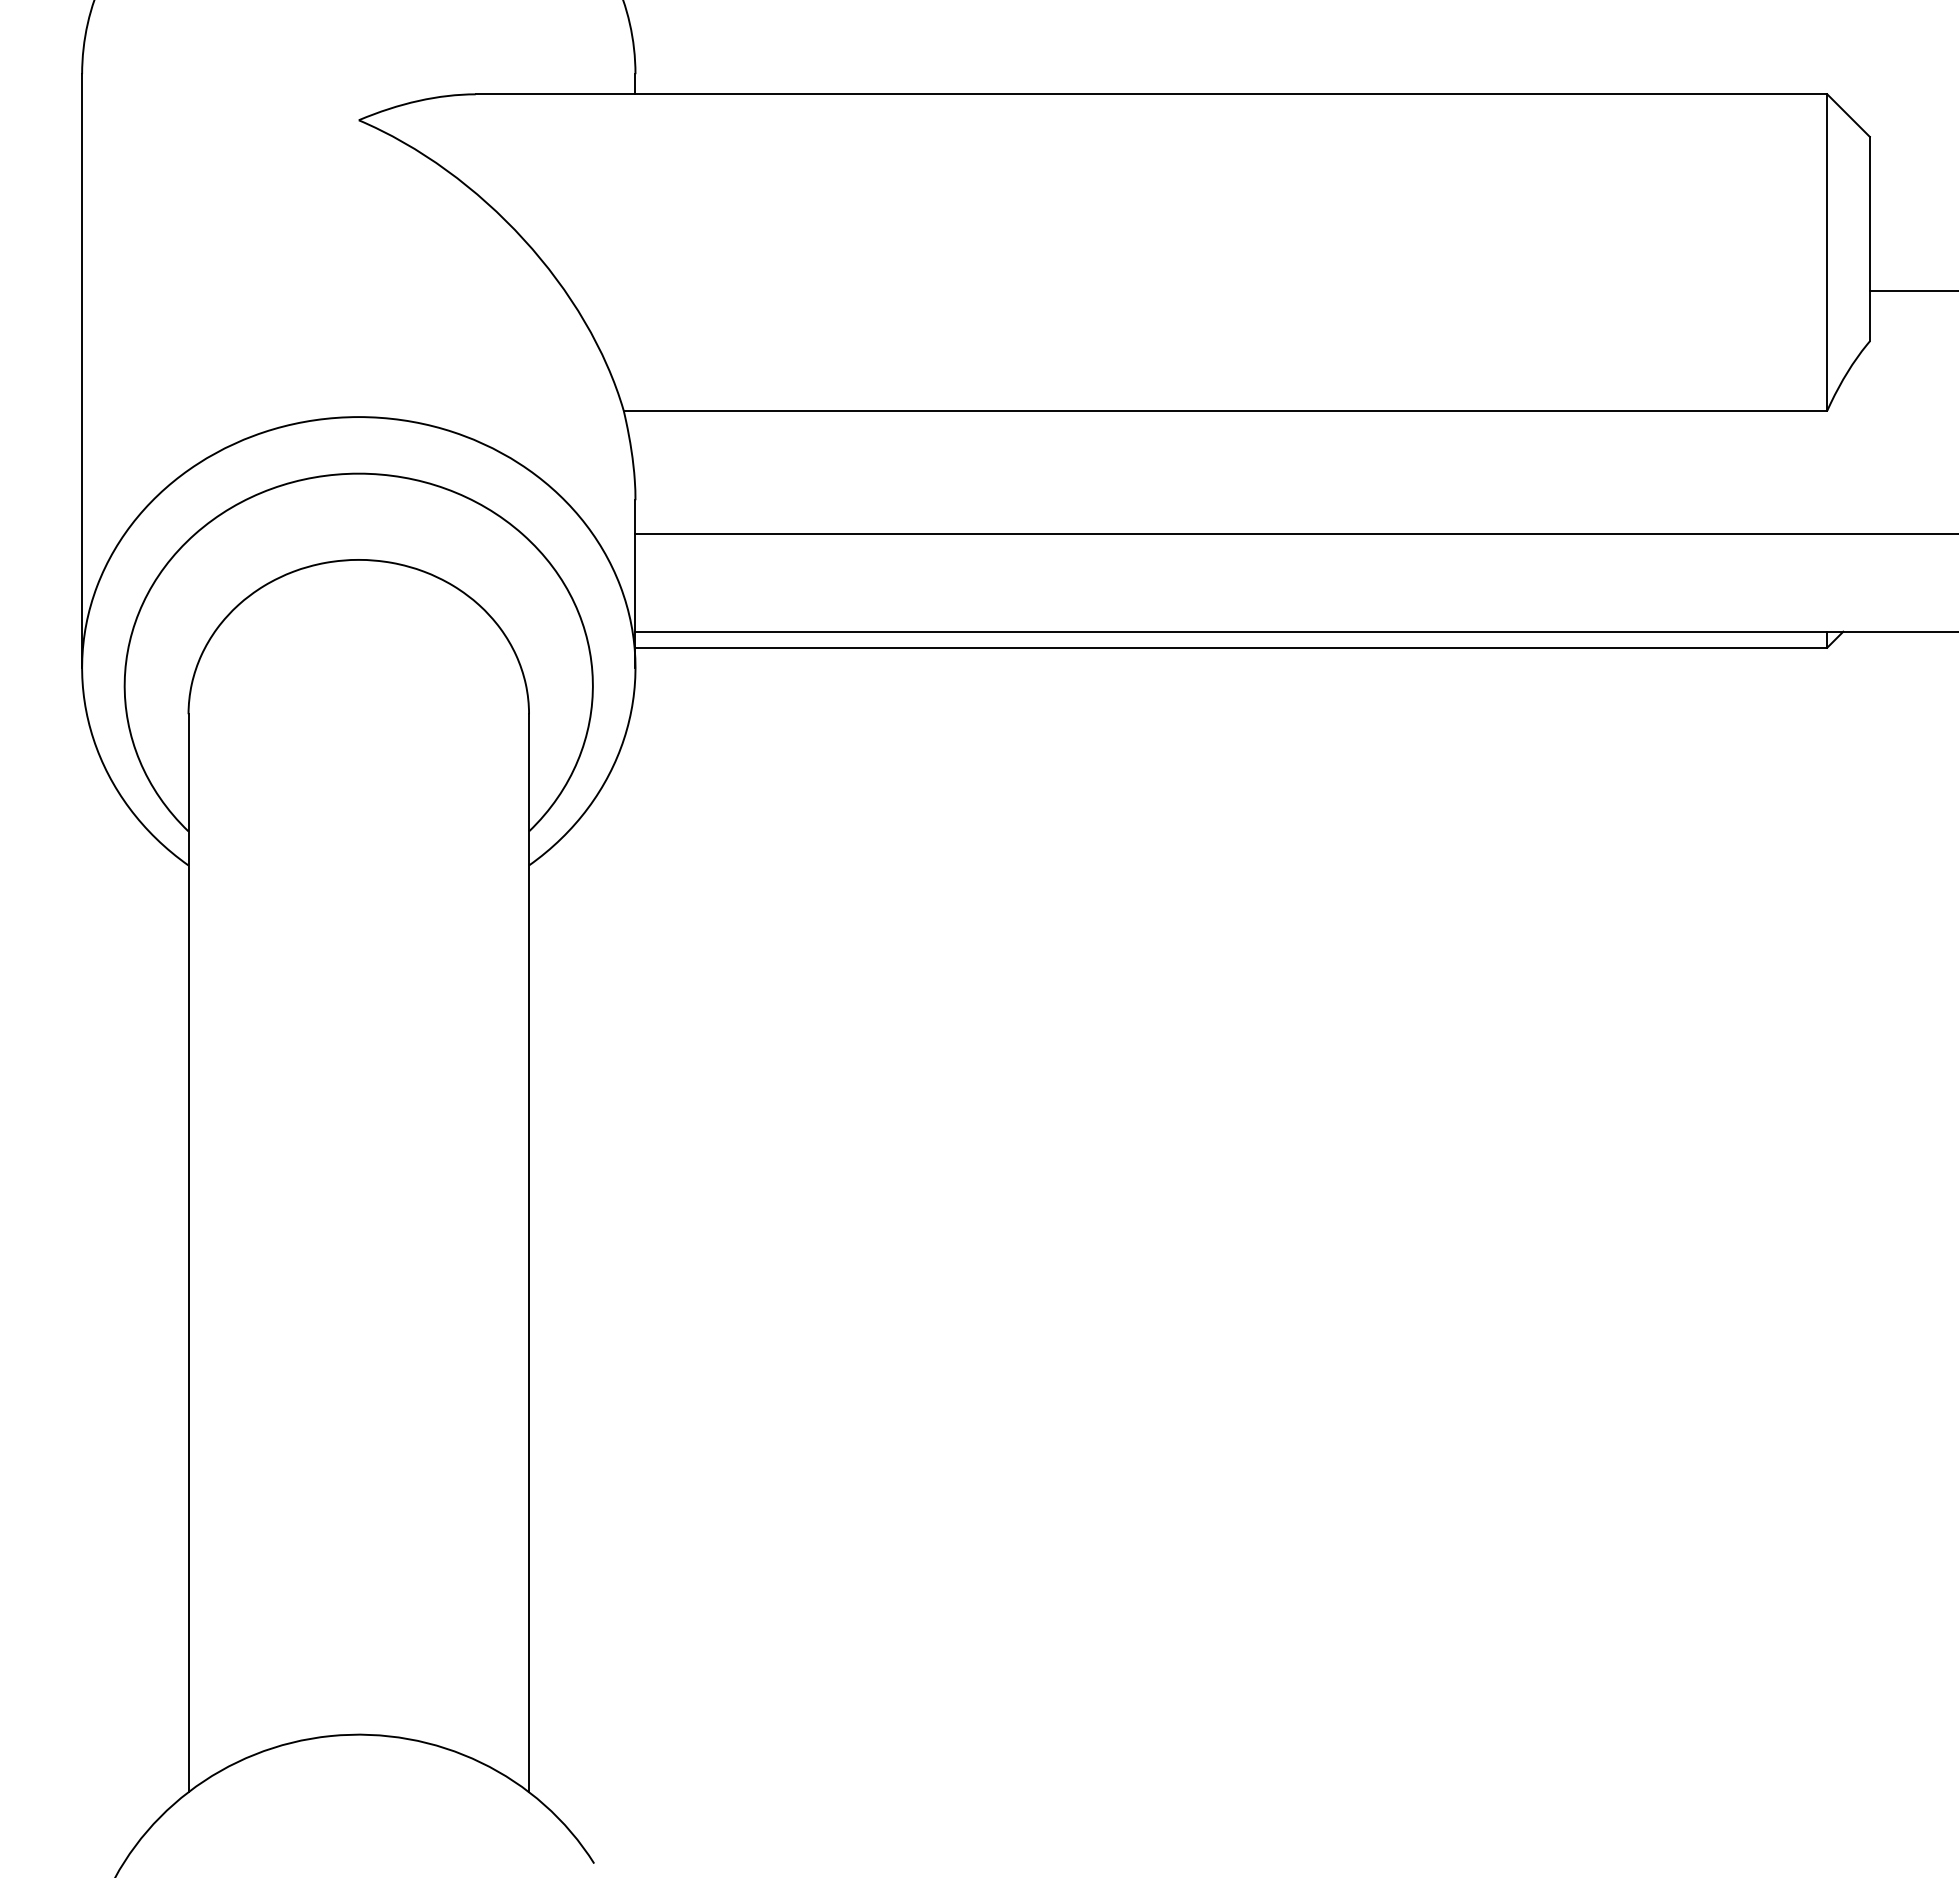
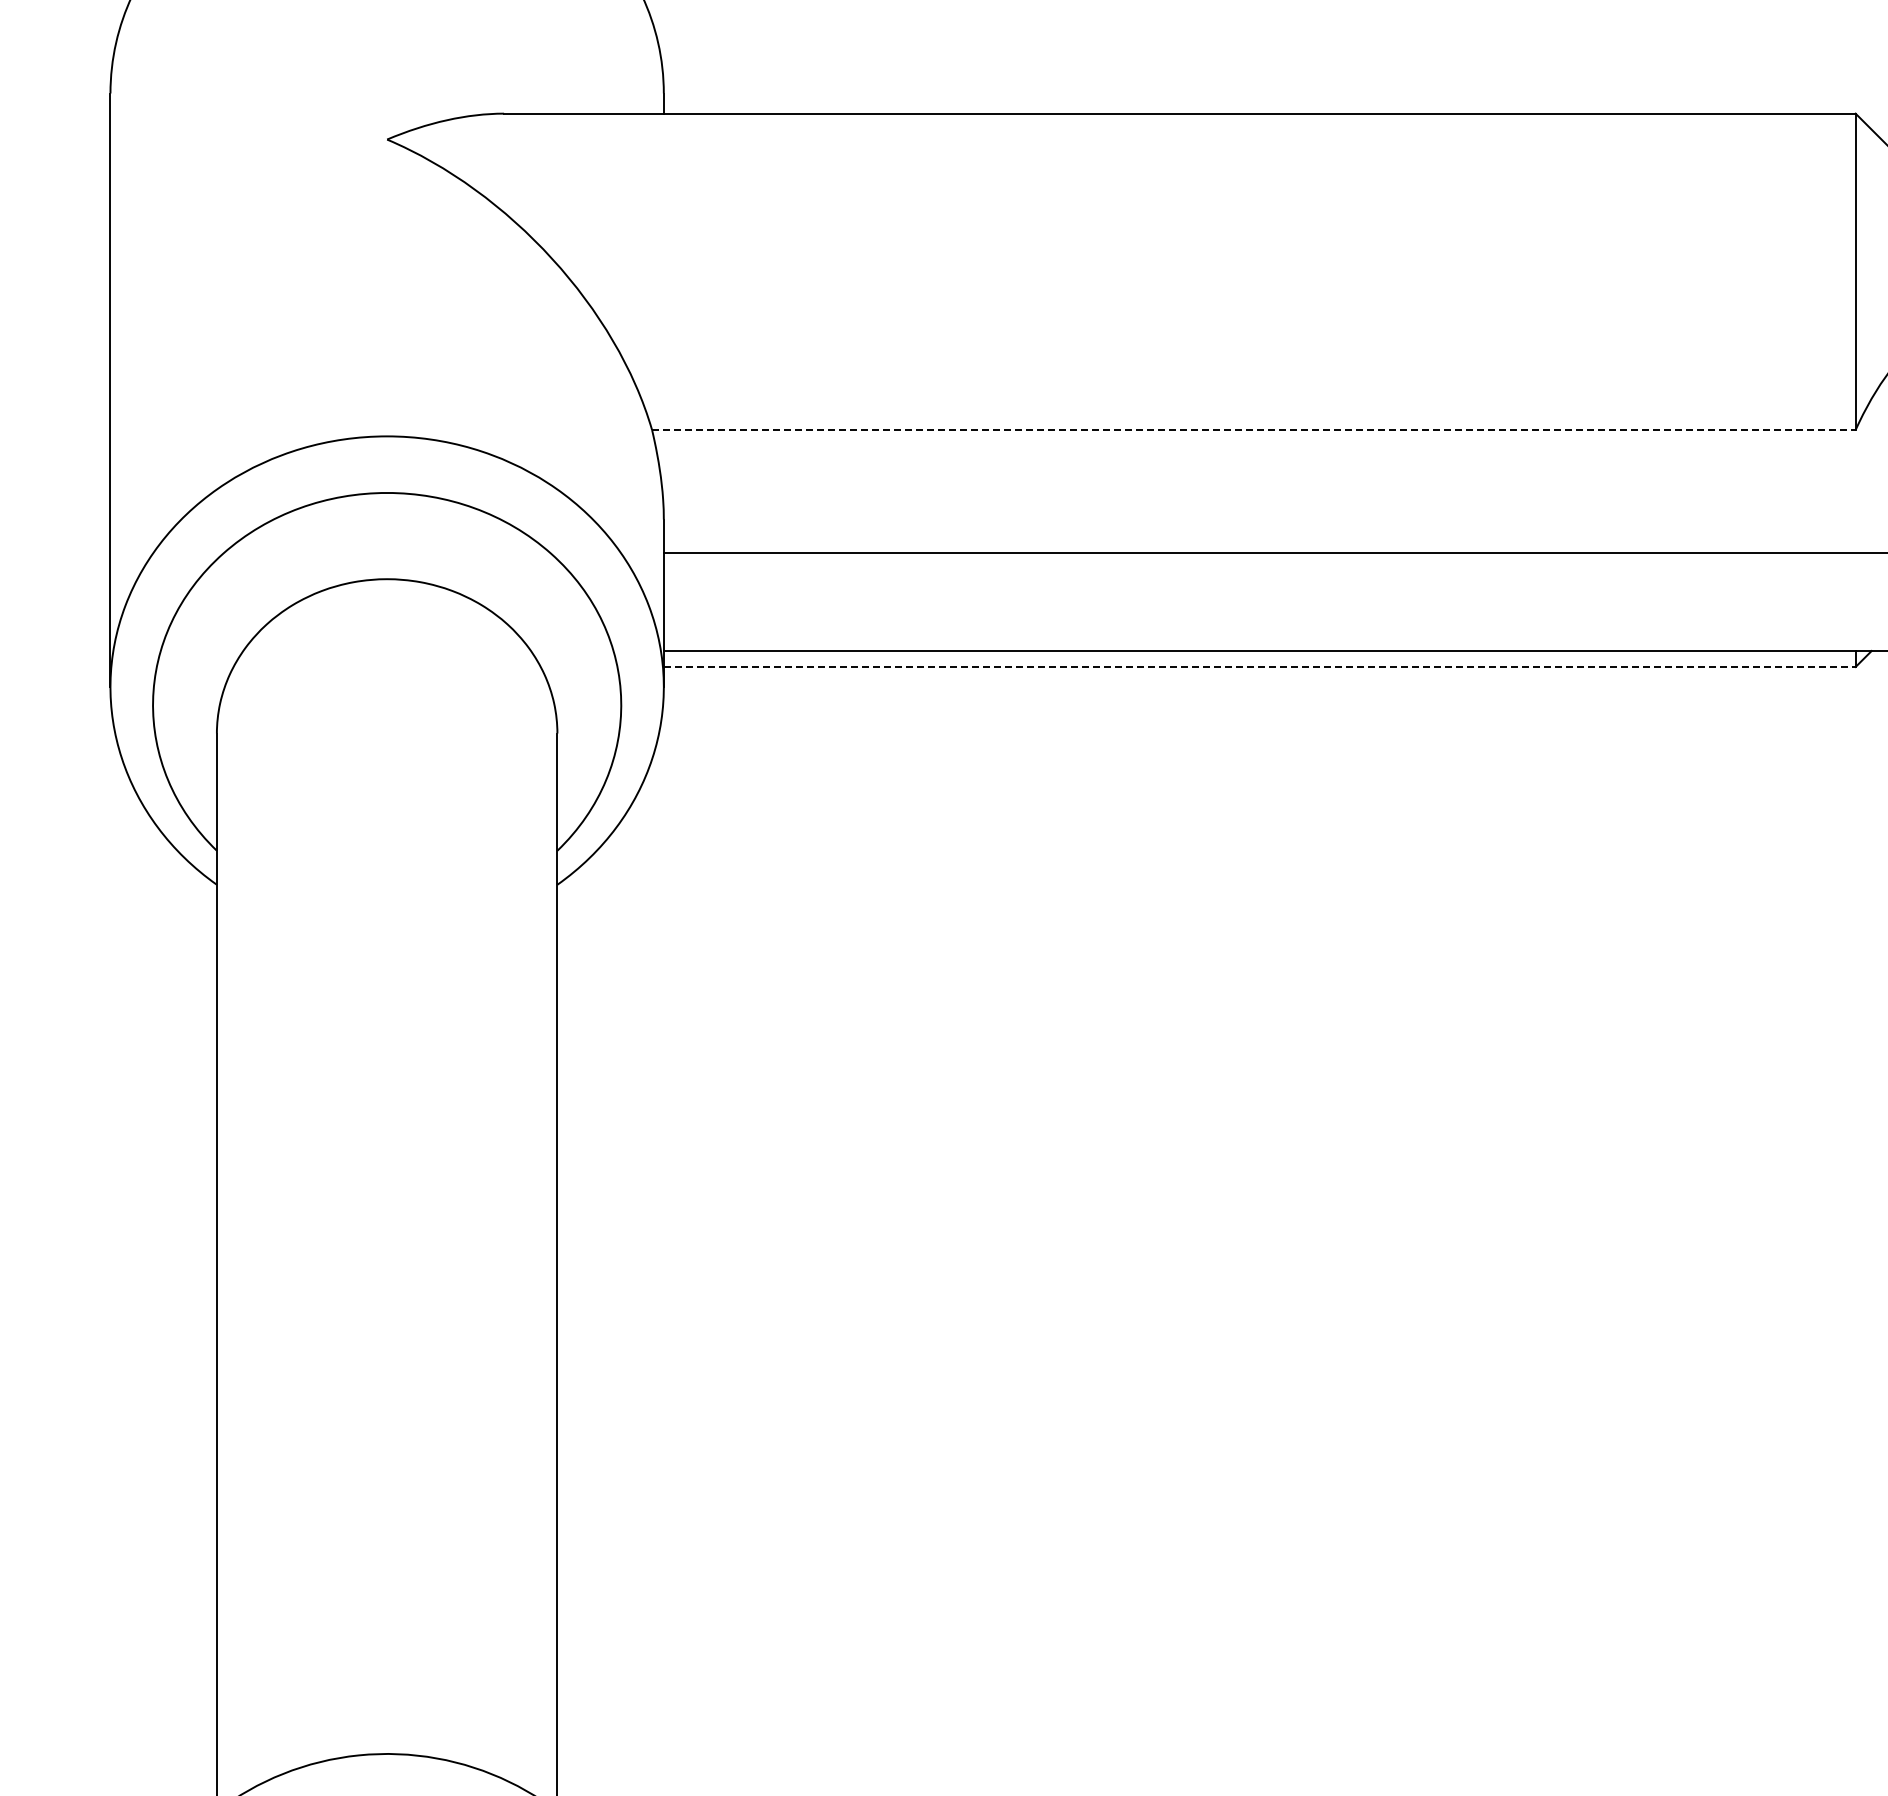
line: (1225, 410) -> (1253, 429), solid -> dashed
line: (1231, 647) -> (1259, 666), solid -> dashed

